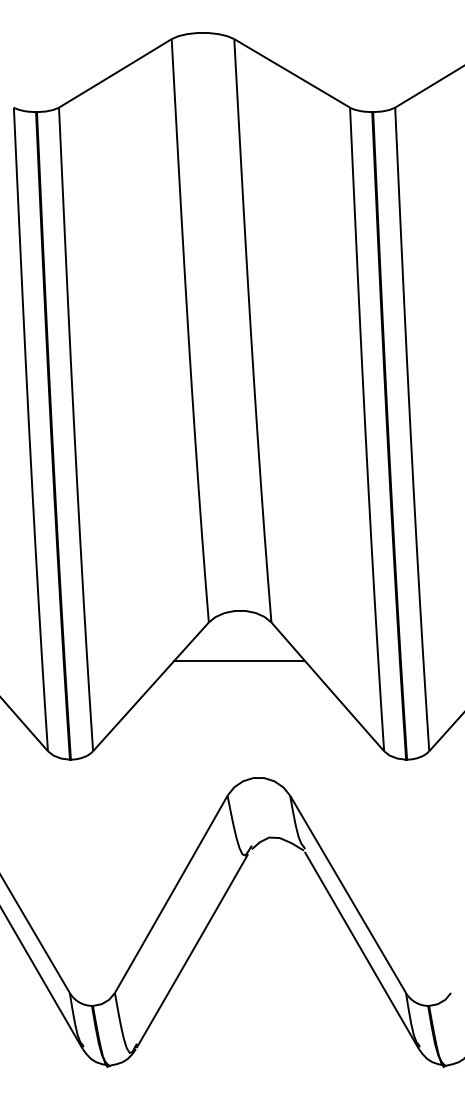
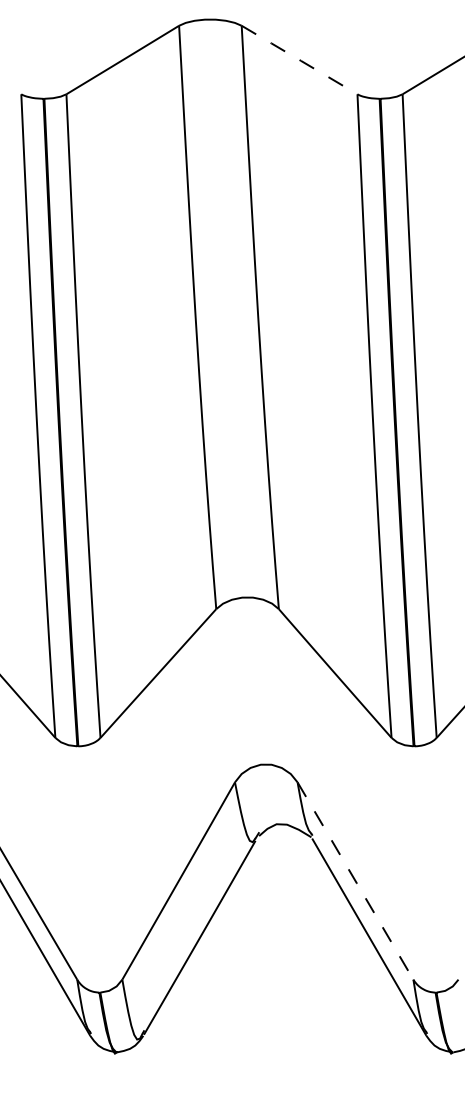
line: (291, 73) -> (298, 60), solid -> dashed
line: (239, 660) -> (246, 647), removed
line: (348, 894) -> (355, 881), solid -> dashed

